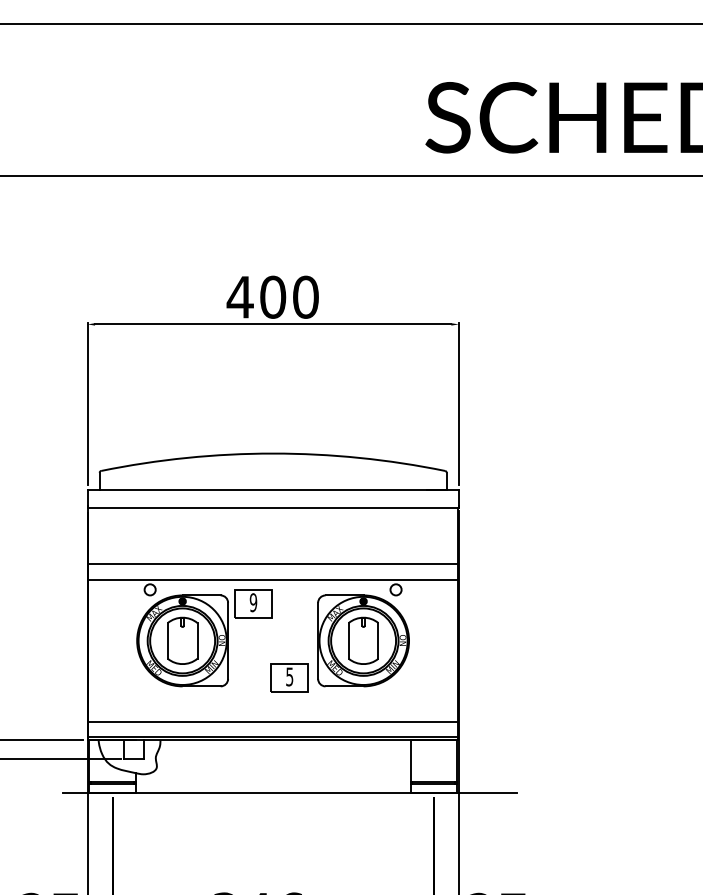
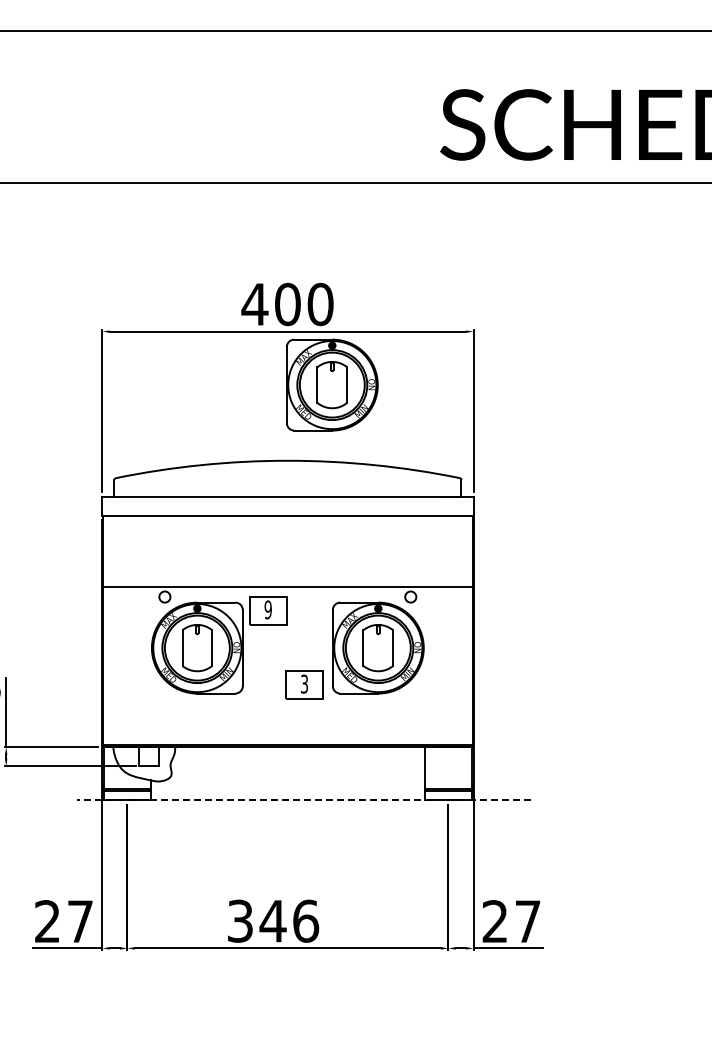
part: (317, 377) -> (332, 384), added
line: (272, 564) -> (287, 571), removed
text: (289, 676) -> (304, 683), 5 -> 3
line: (272, 722) -> (287, 729), removed
line: (288, 793) -> (303, 800), solid -> dashed

